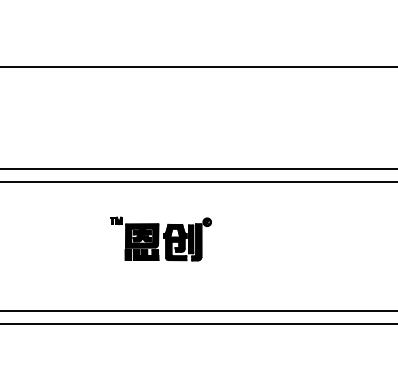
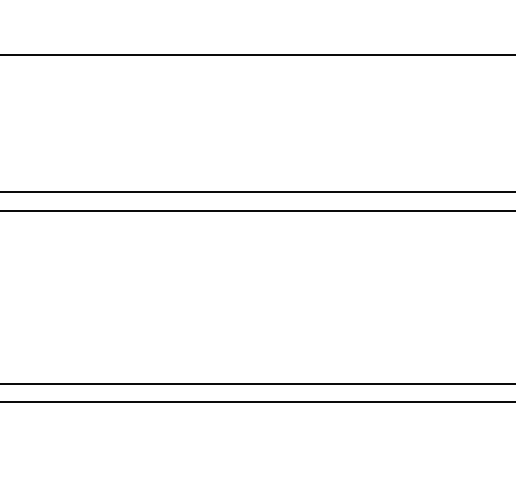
part: (160, 238) -> (158, 286), removed

